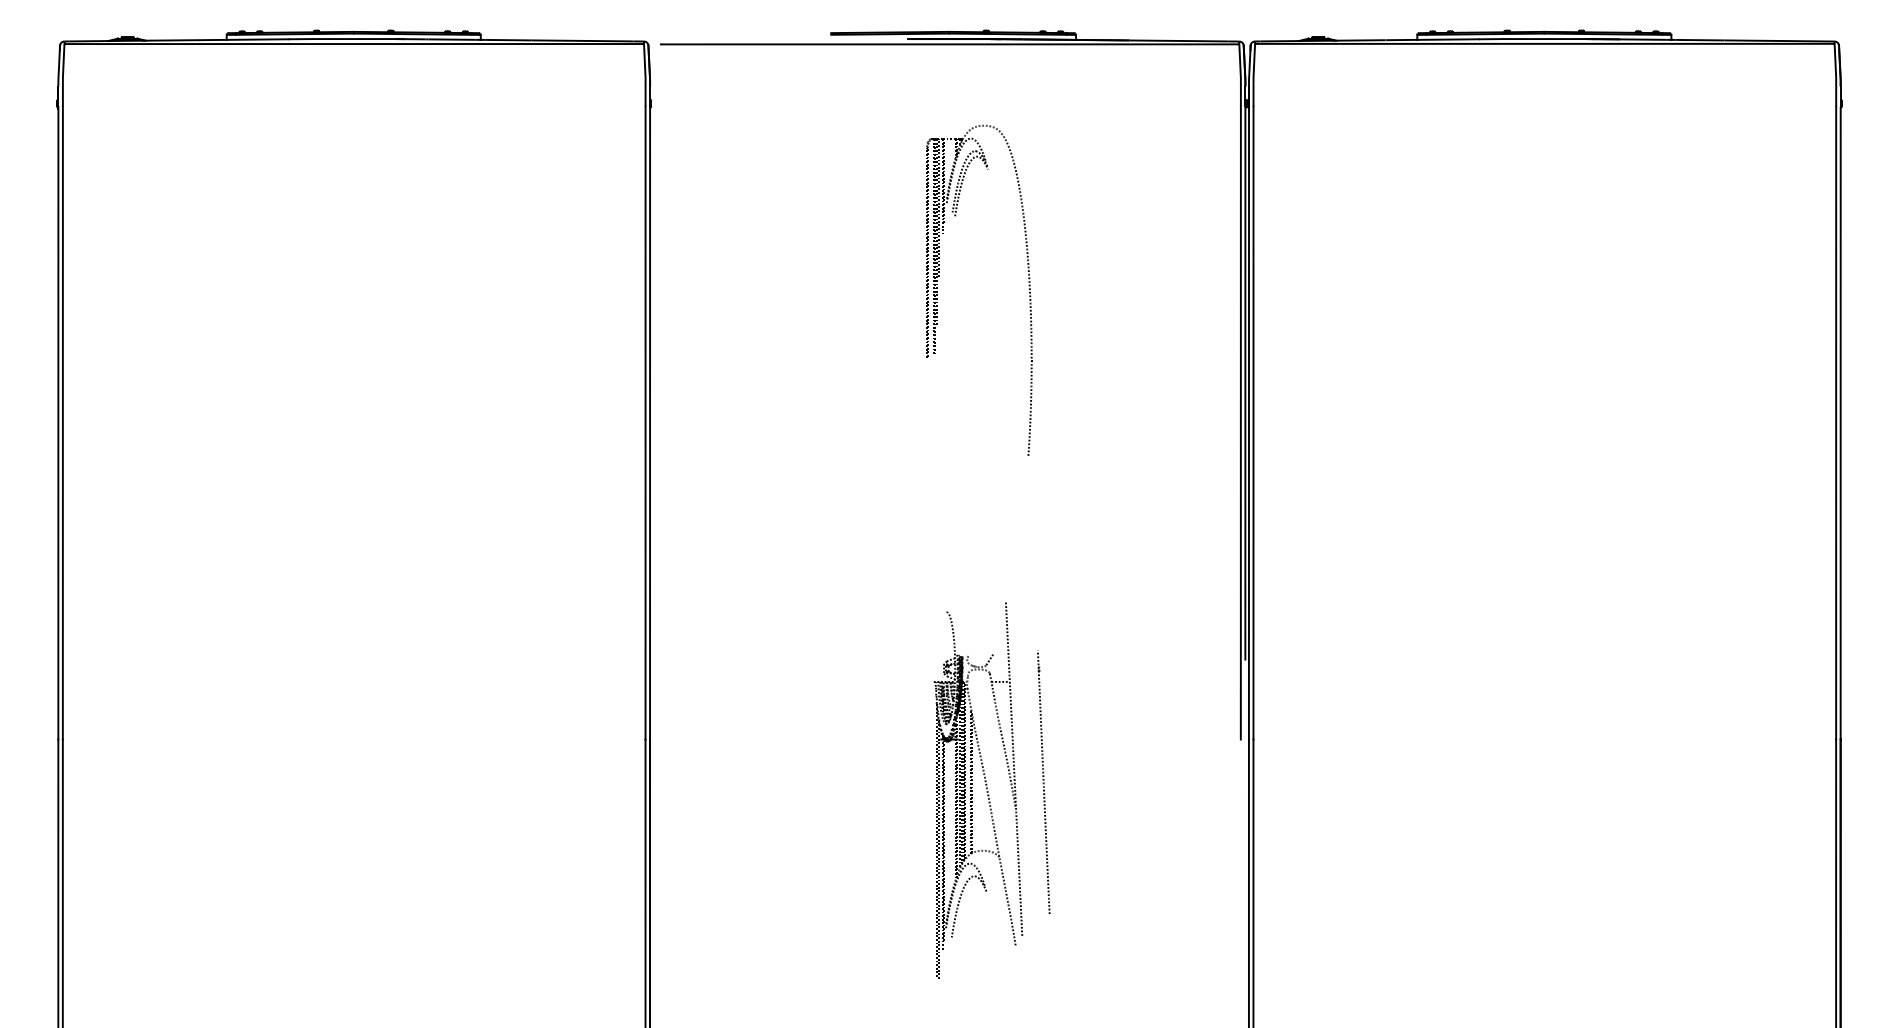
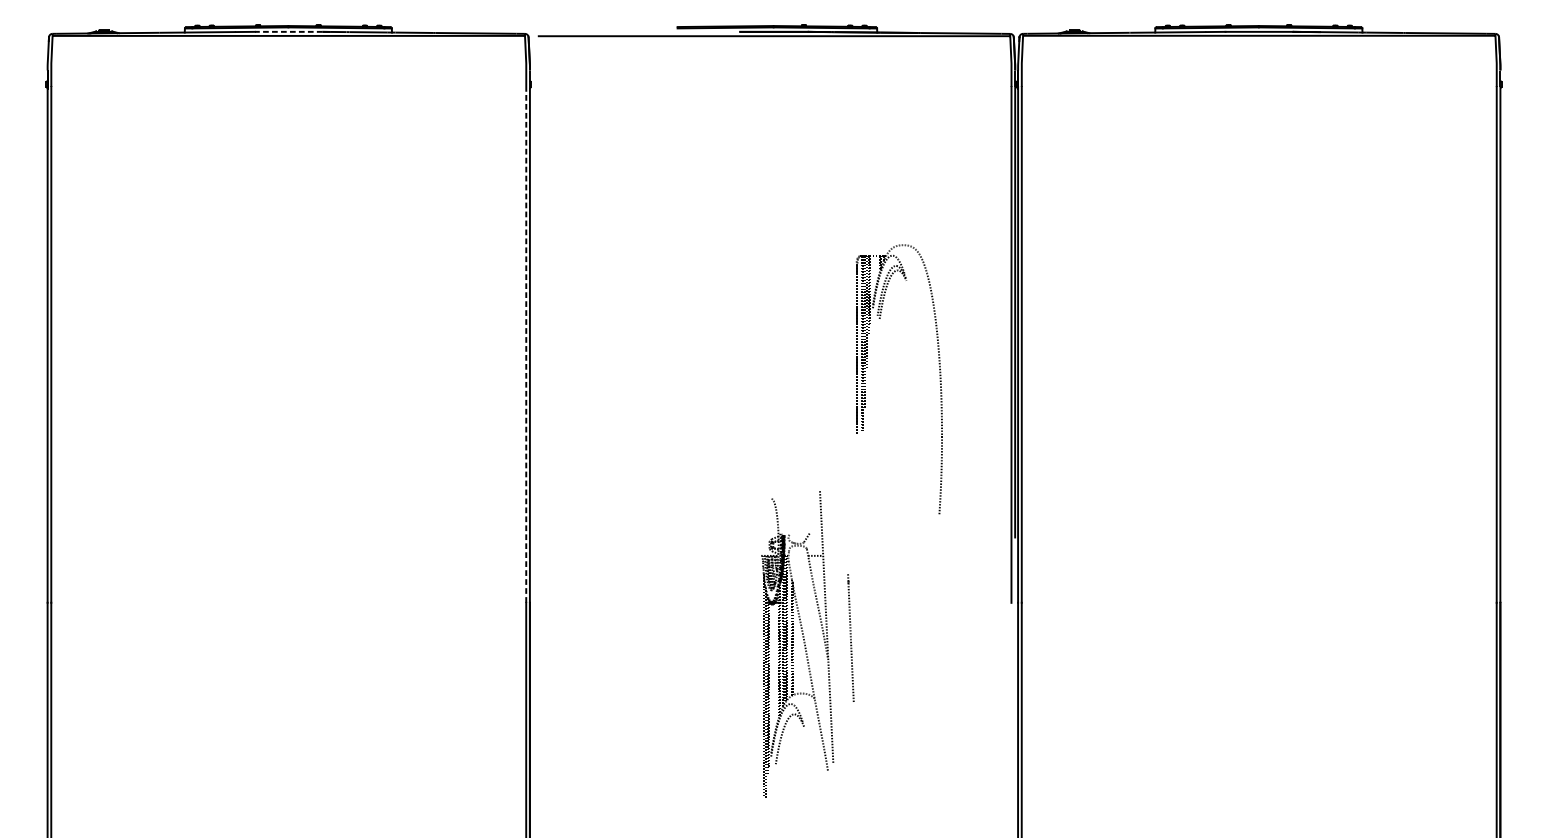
line: (353, 39) -> (288, 32), solid -> dashed
part: (937, 288) -> (865, 377), moved
line: (645, 422) -> (526, 344), solid -> dashed
part: (1043, 781) -> (850, 637), size x0.6

